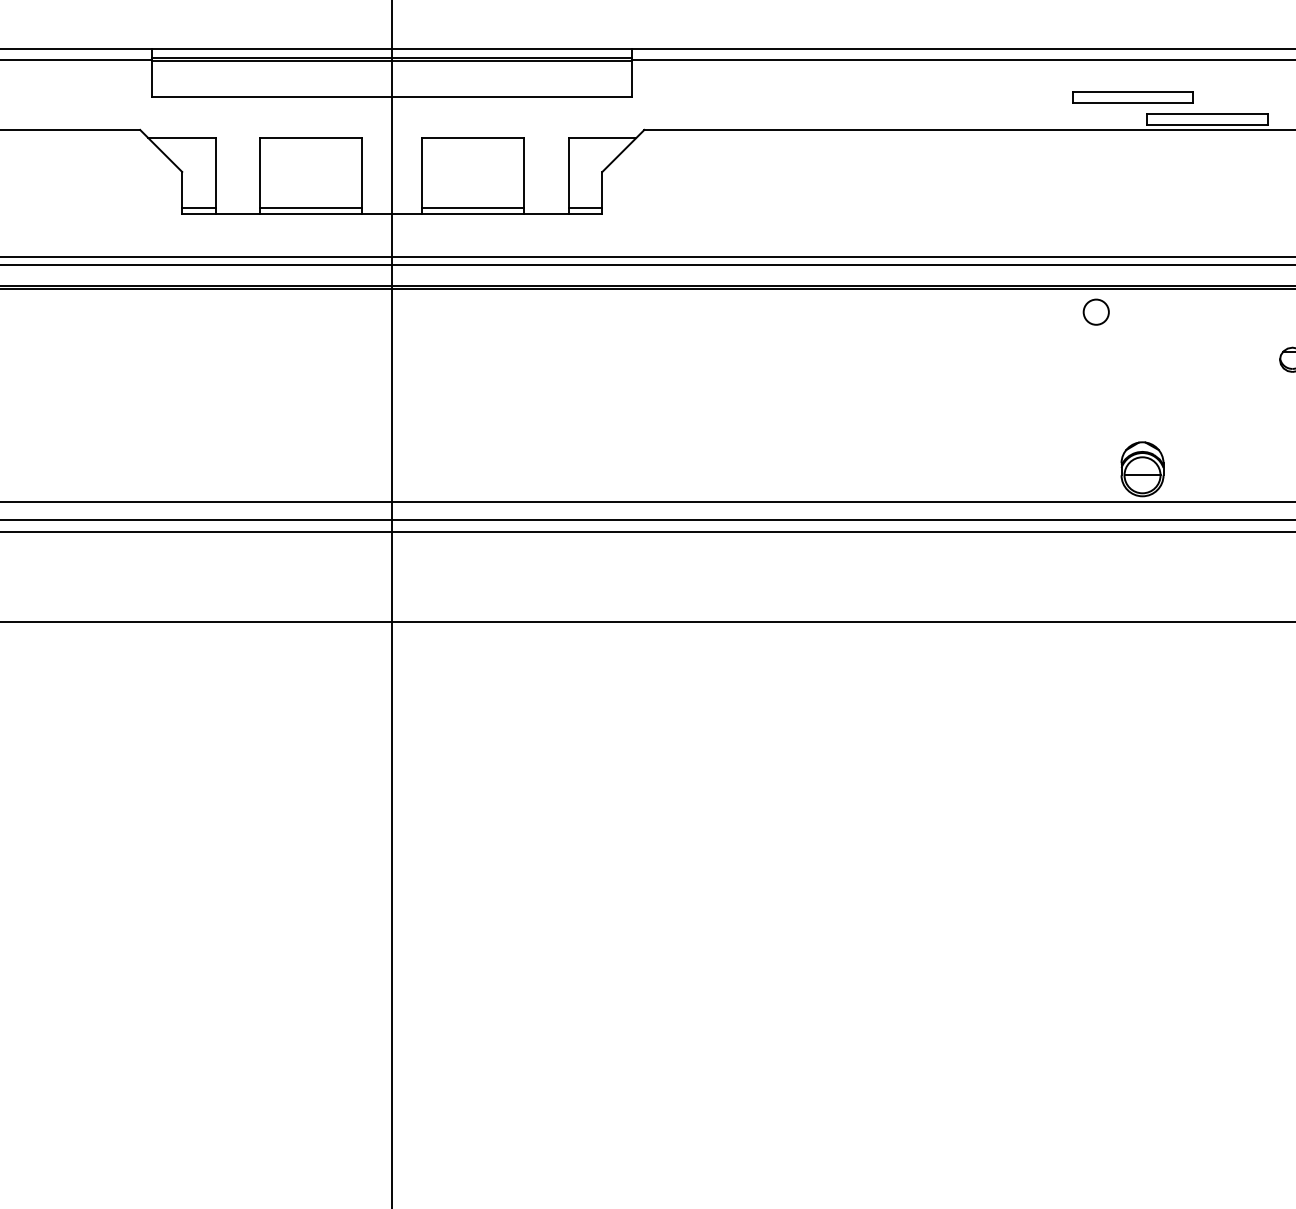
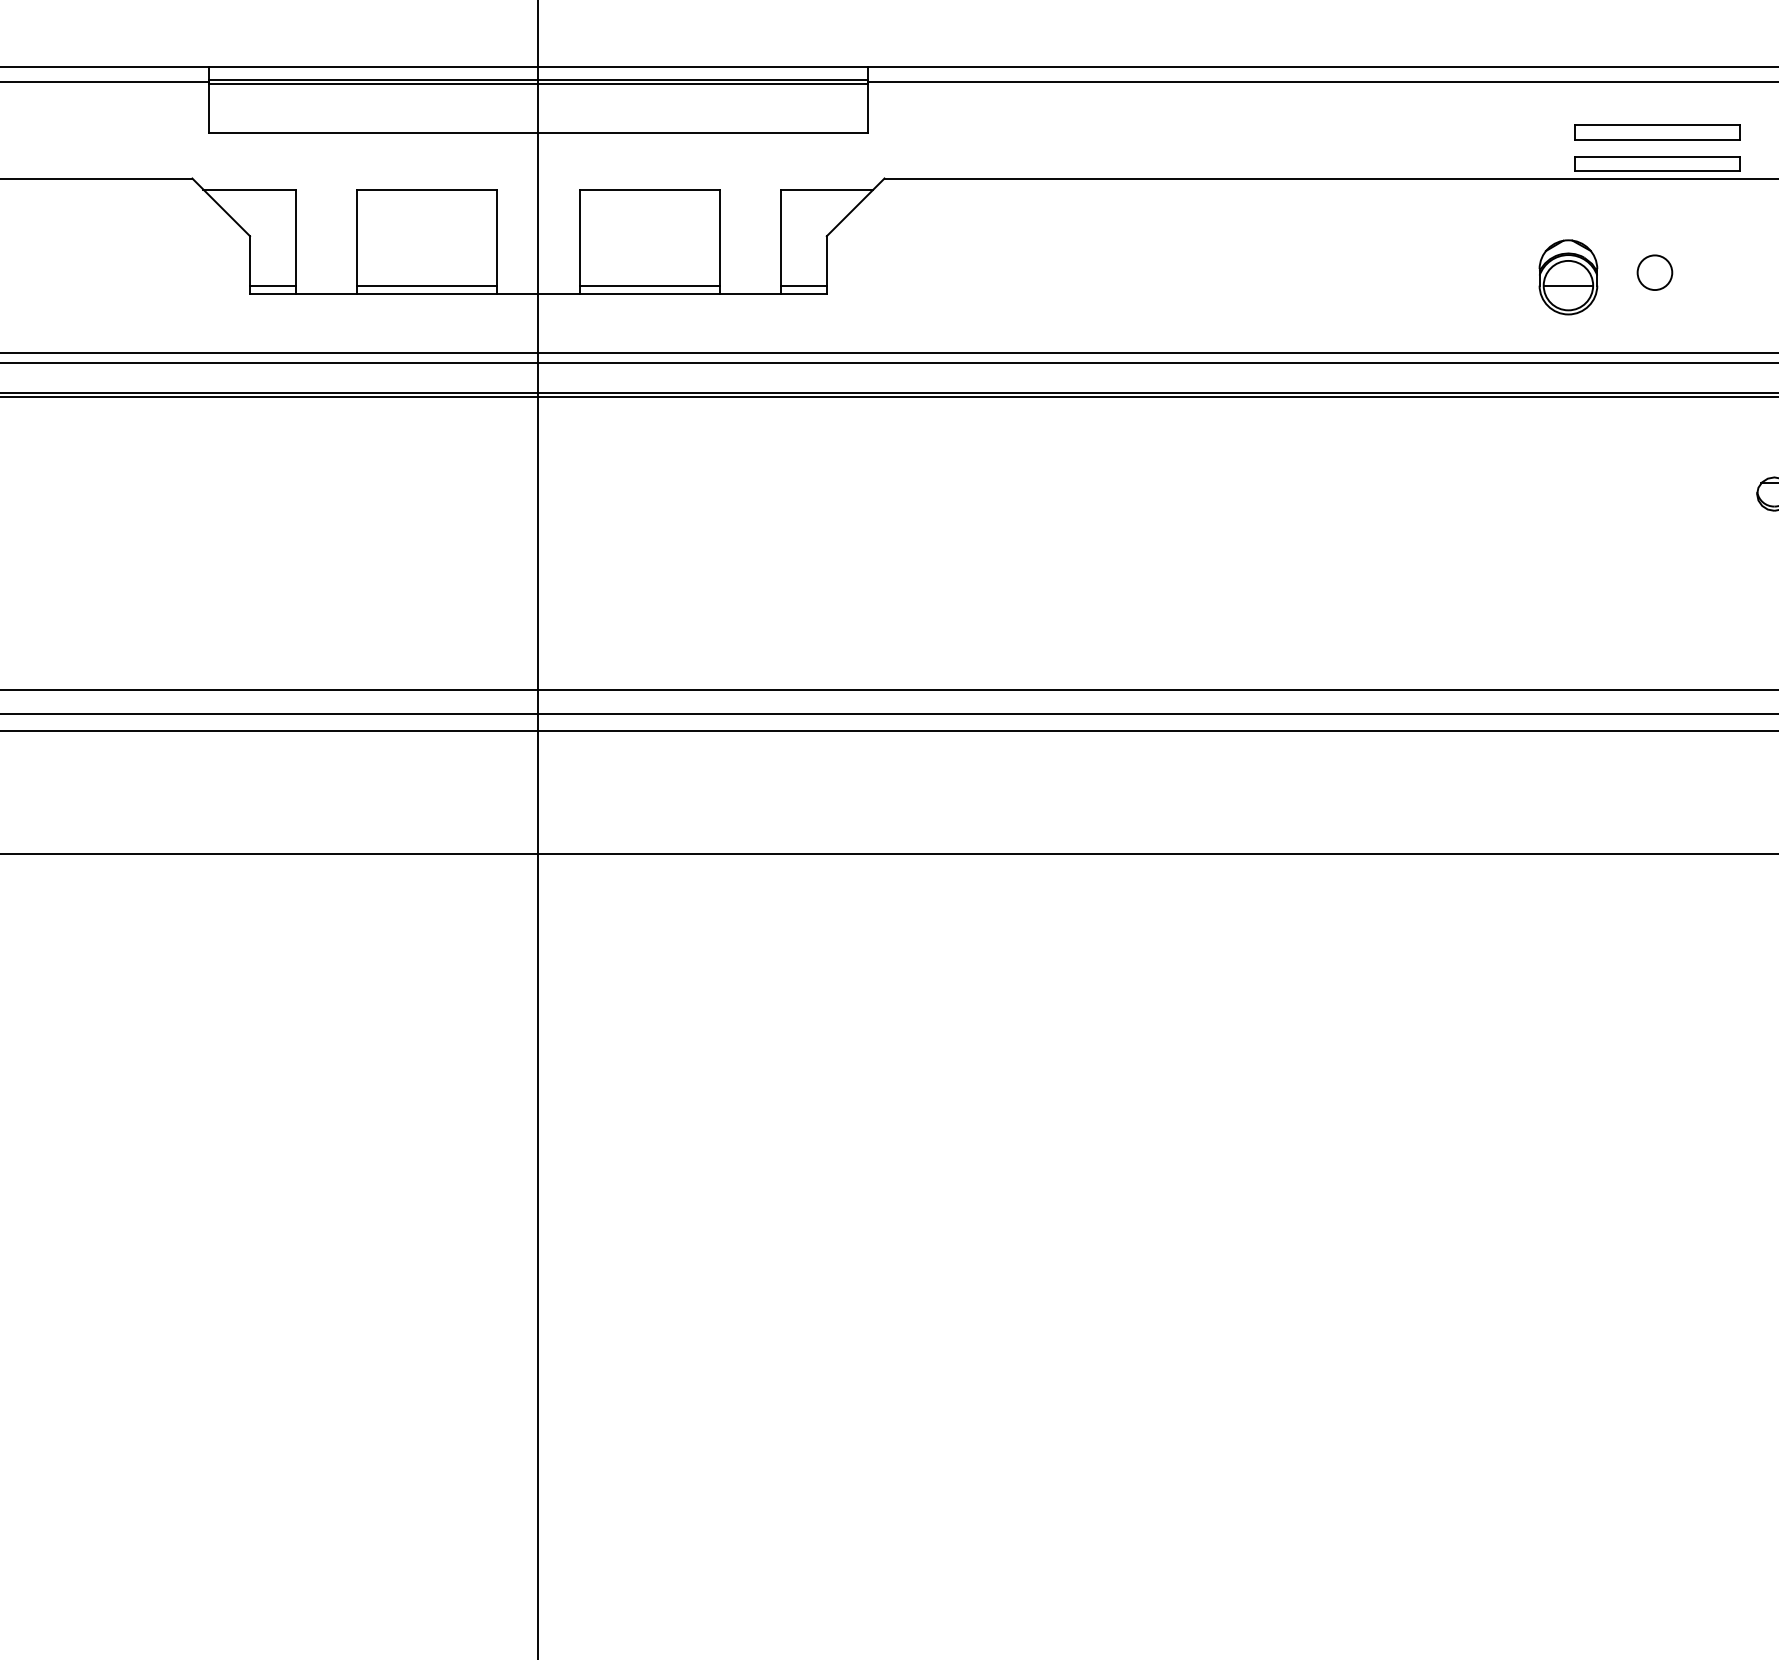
part: (1133, 97) -> (1657, 132), moved
circle: (1095, 312) -> (1654, 272), moved
part: (1142, 469) -> (1568, 277), moved

